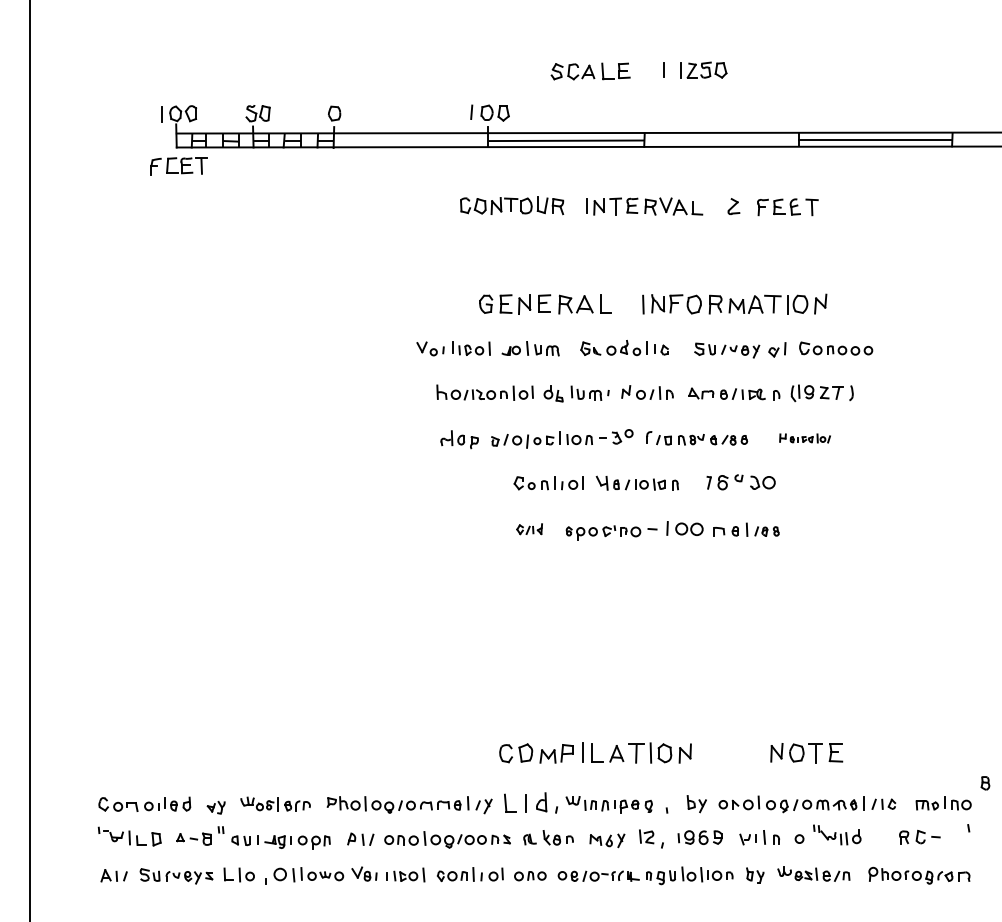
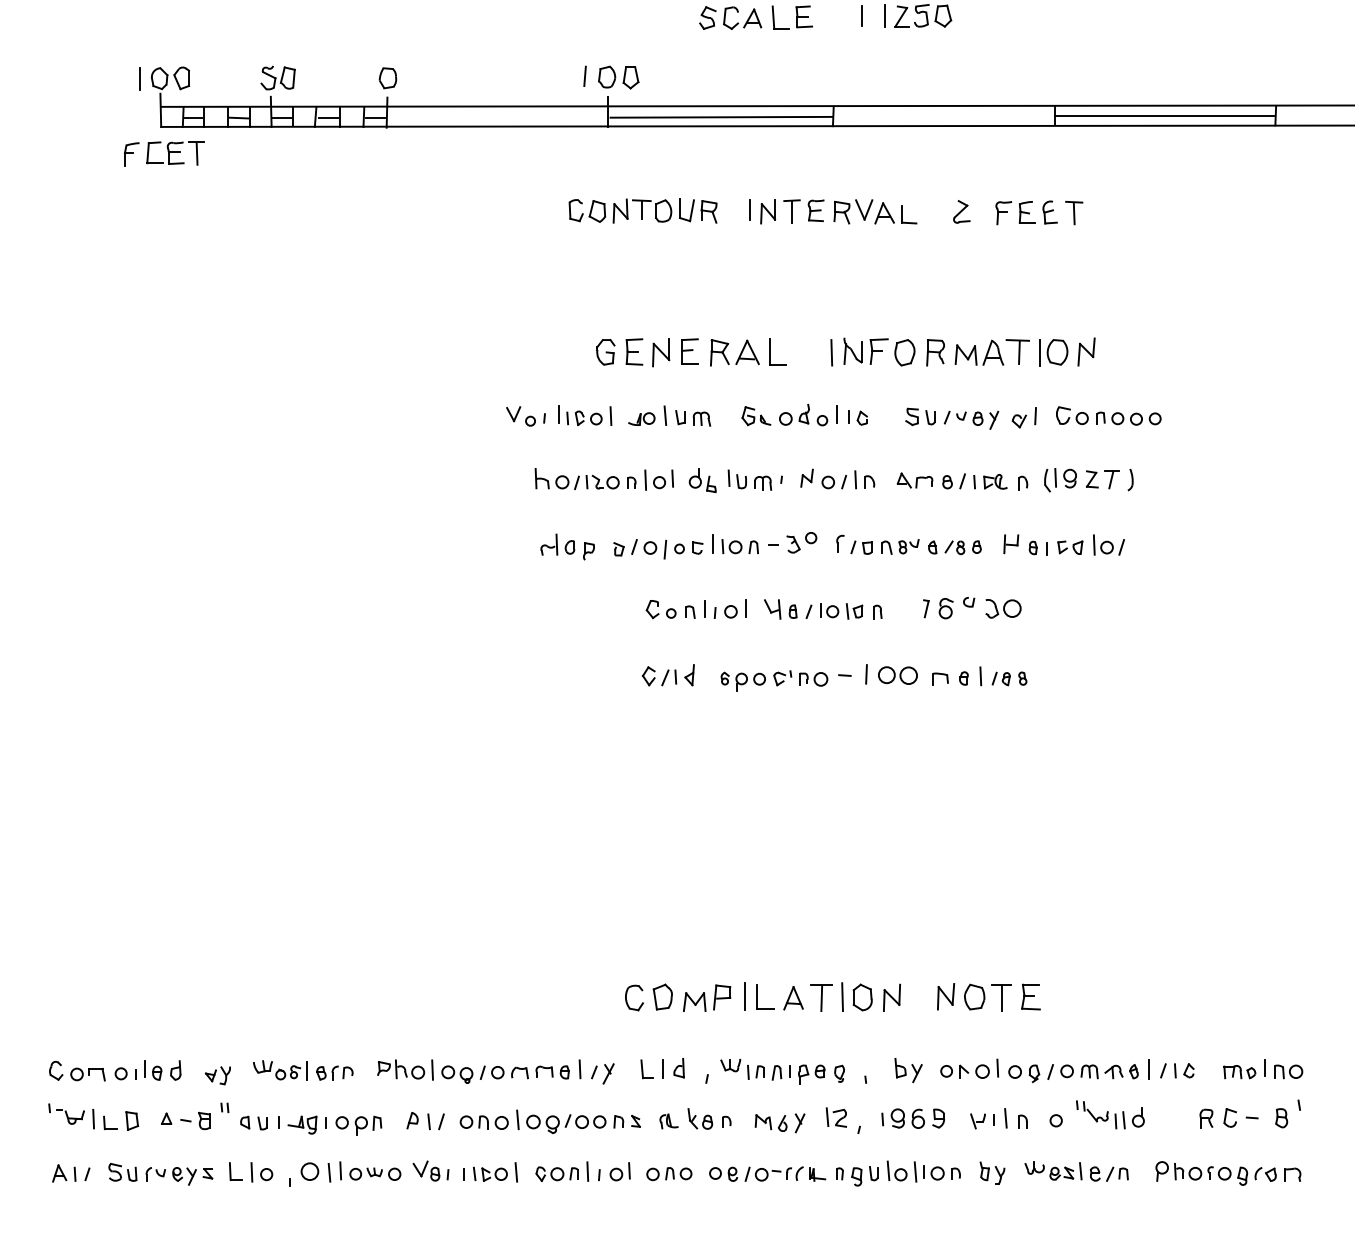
part: (804, 438) -> (1063, 545), size x1.67
part: (529, 529) -> (668, 675), size x1.43
part: (806, 753) -> (988, 997), moved
part: (985, 783) -> (1281, 1118), moved
part: (525, 802) -> (662, 1068), size x0.71

